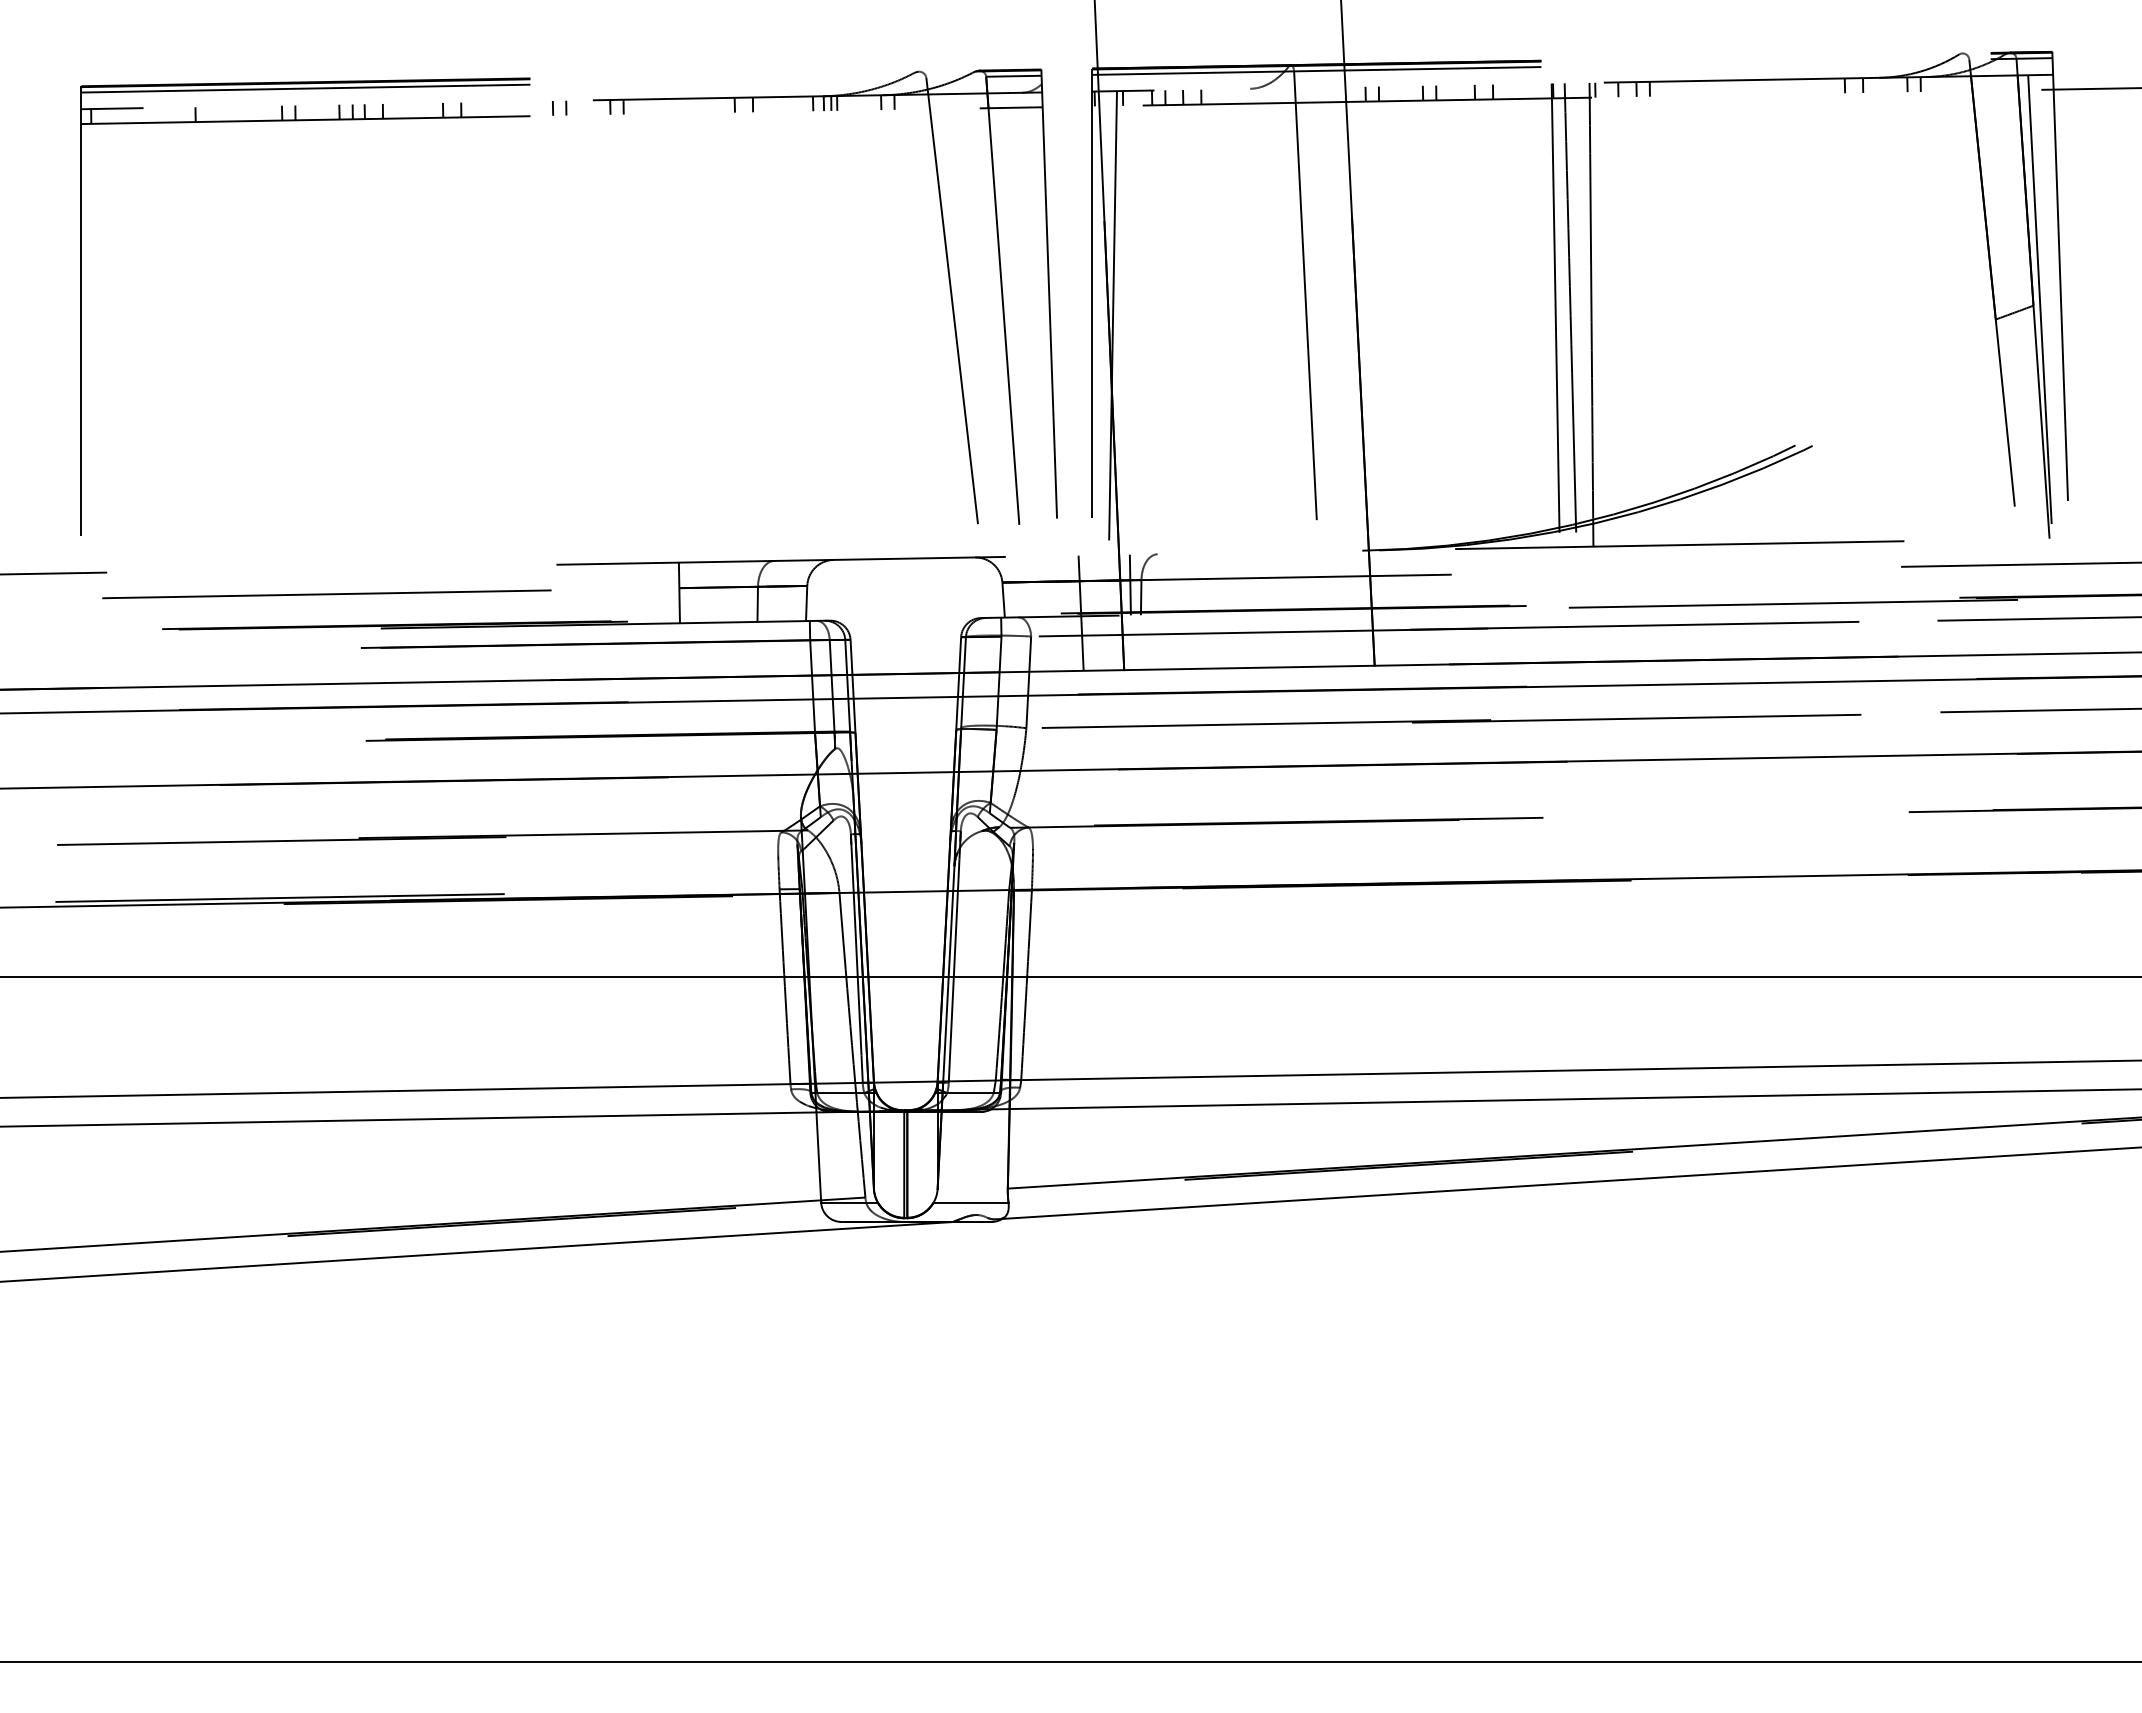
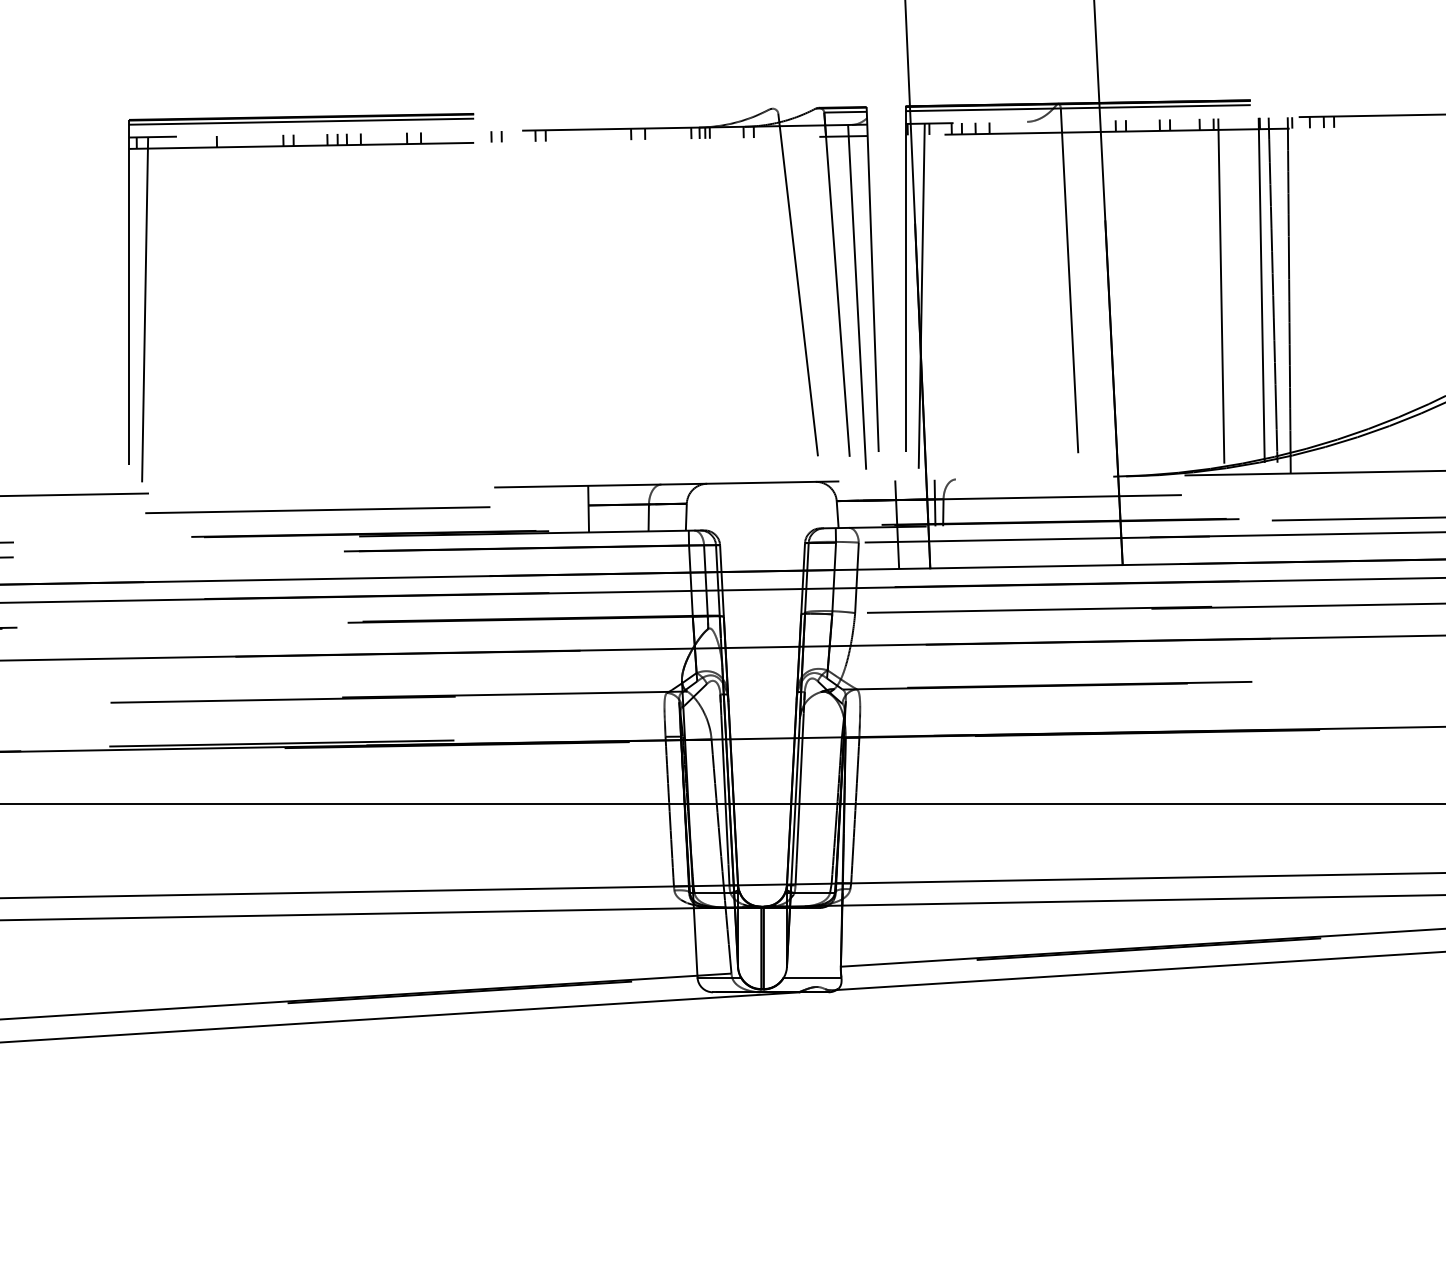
line: (1503, 316) -> (1221, 296), added
line: (1029, 324) -> (857, 302), added
line: (101, 340) -> (144, 315), added

